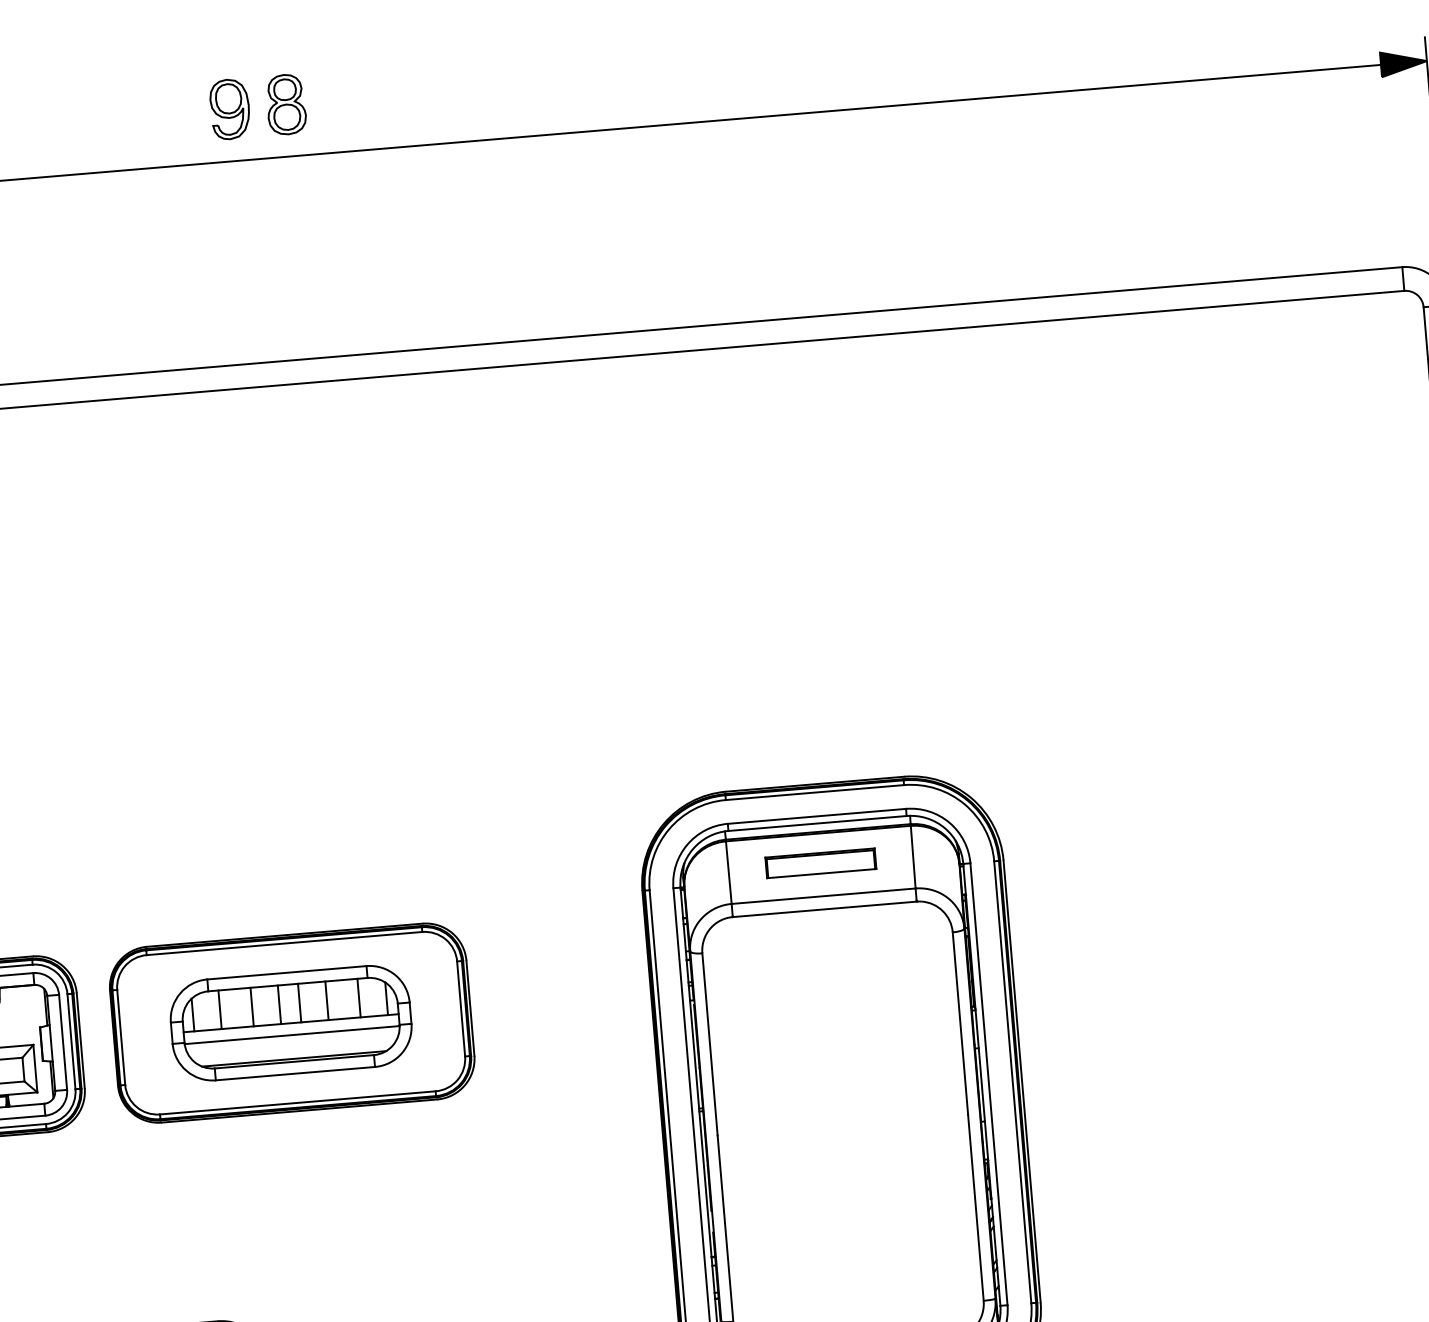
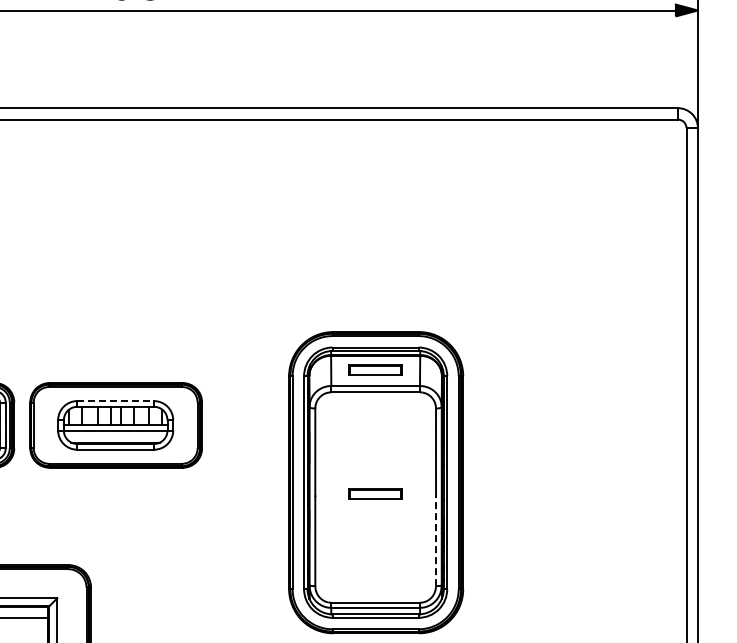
line: (288, 973) -> (116, 401), solid -> dashed
part: (842, 1119) -> (375, 493), added
line: (976, 1208) -> (436, 541), solid -> dashed

